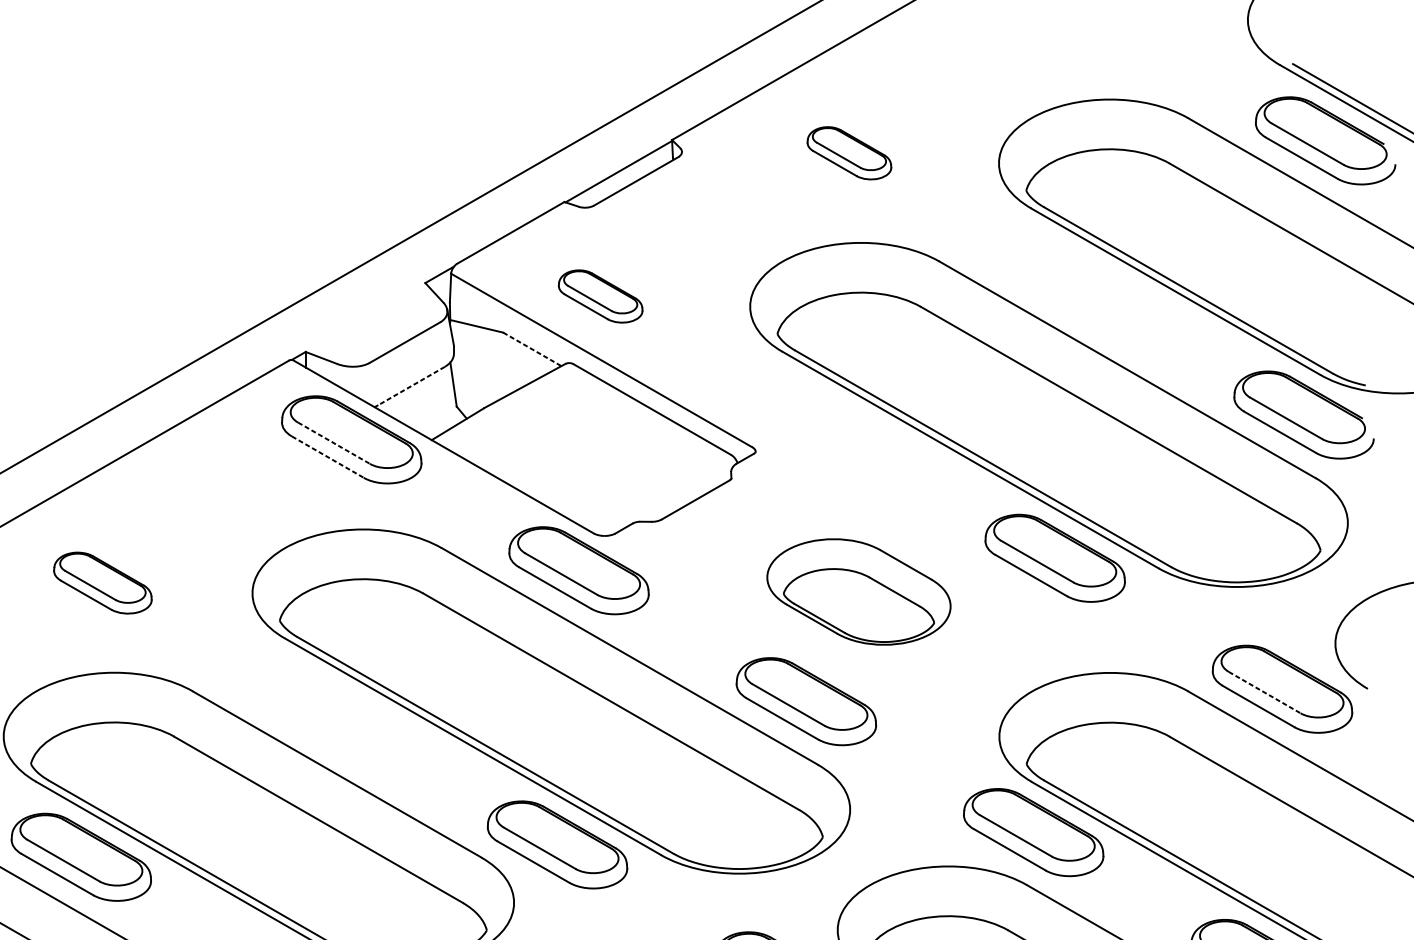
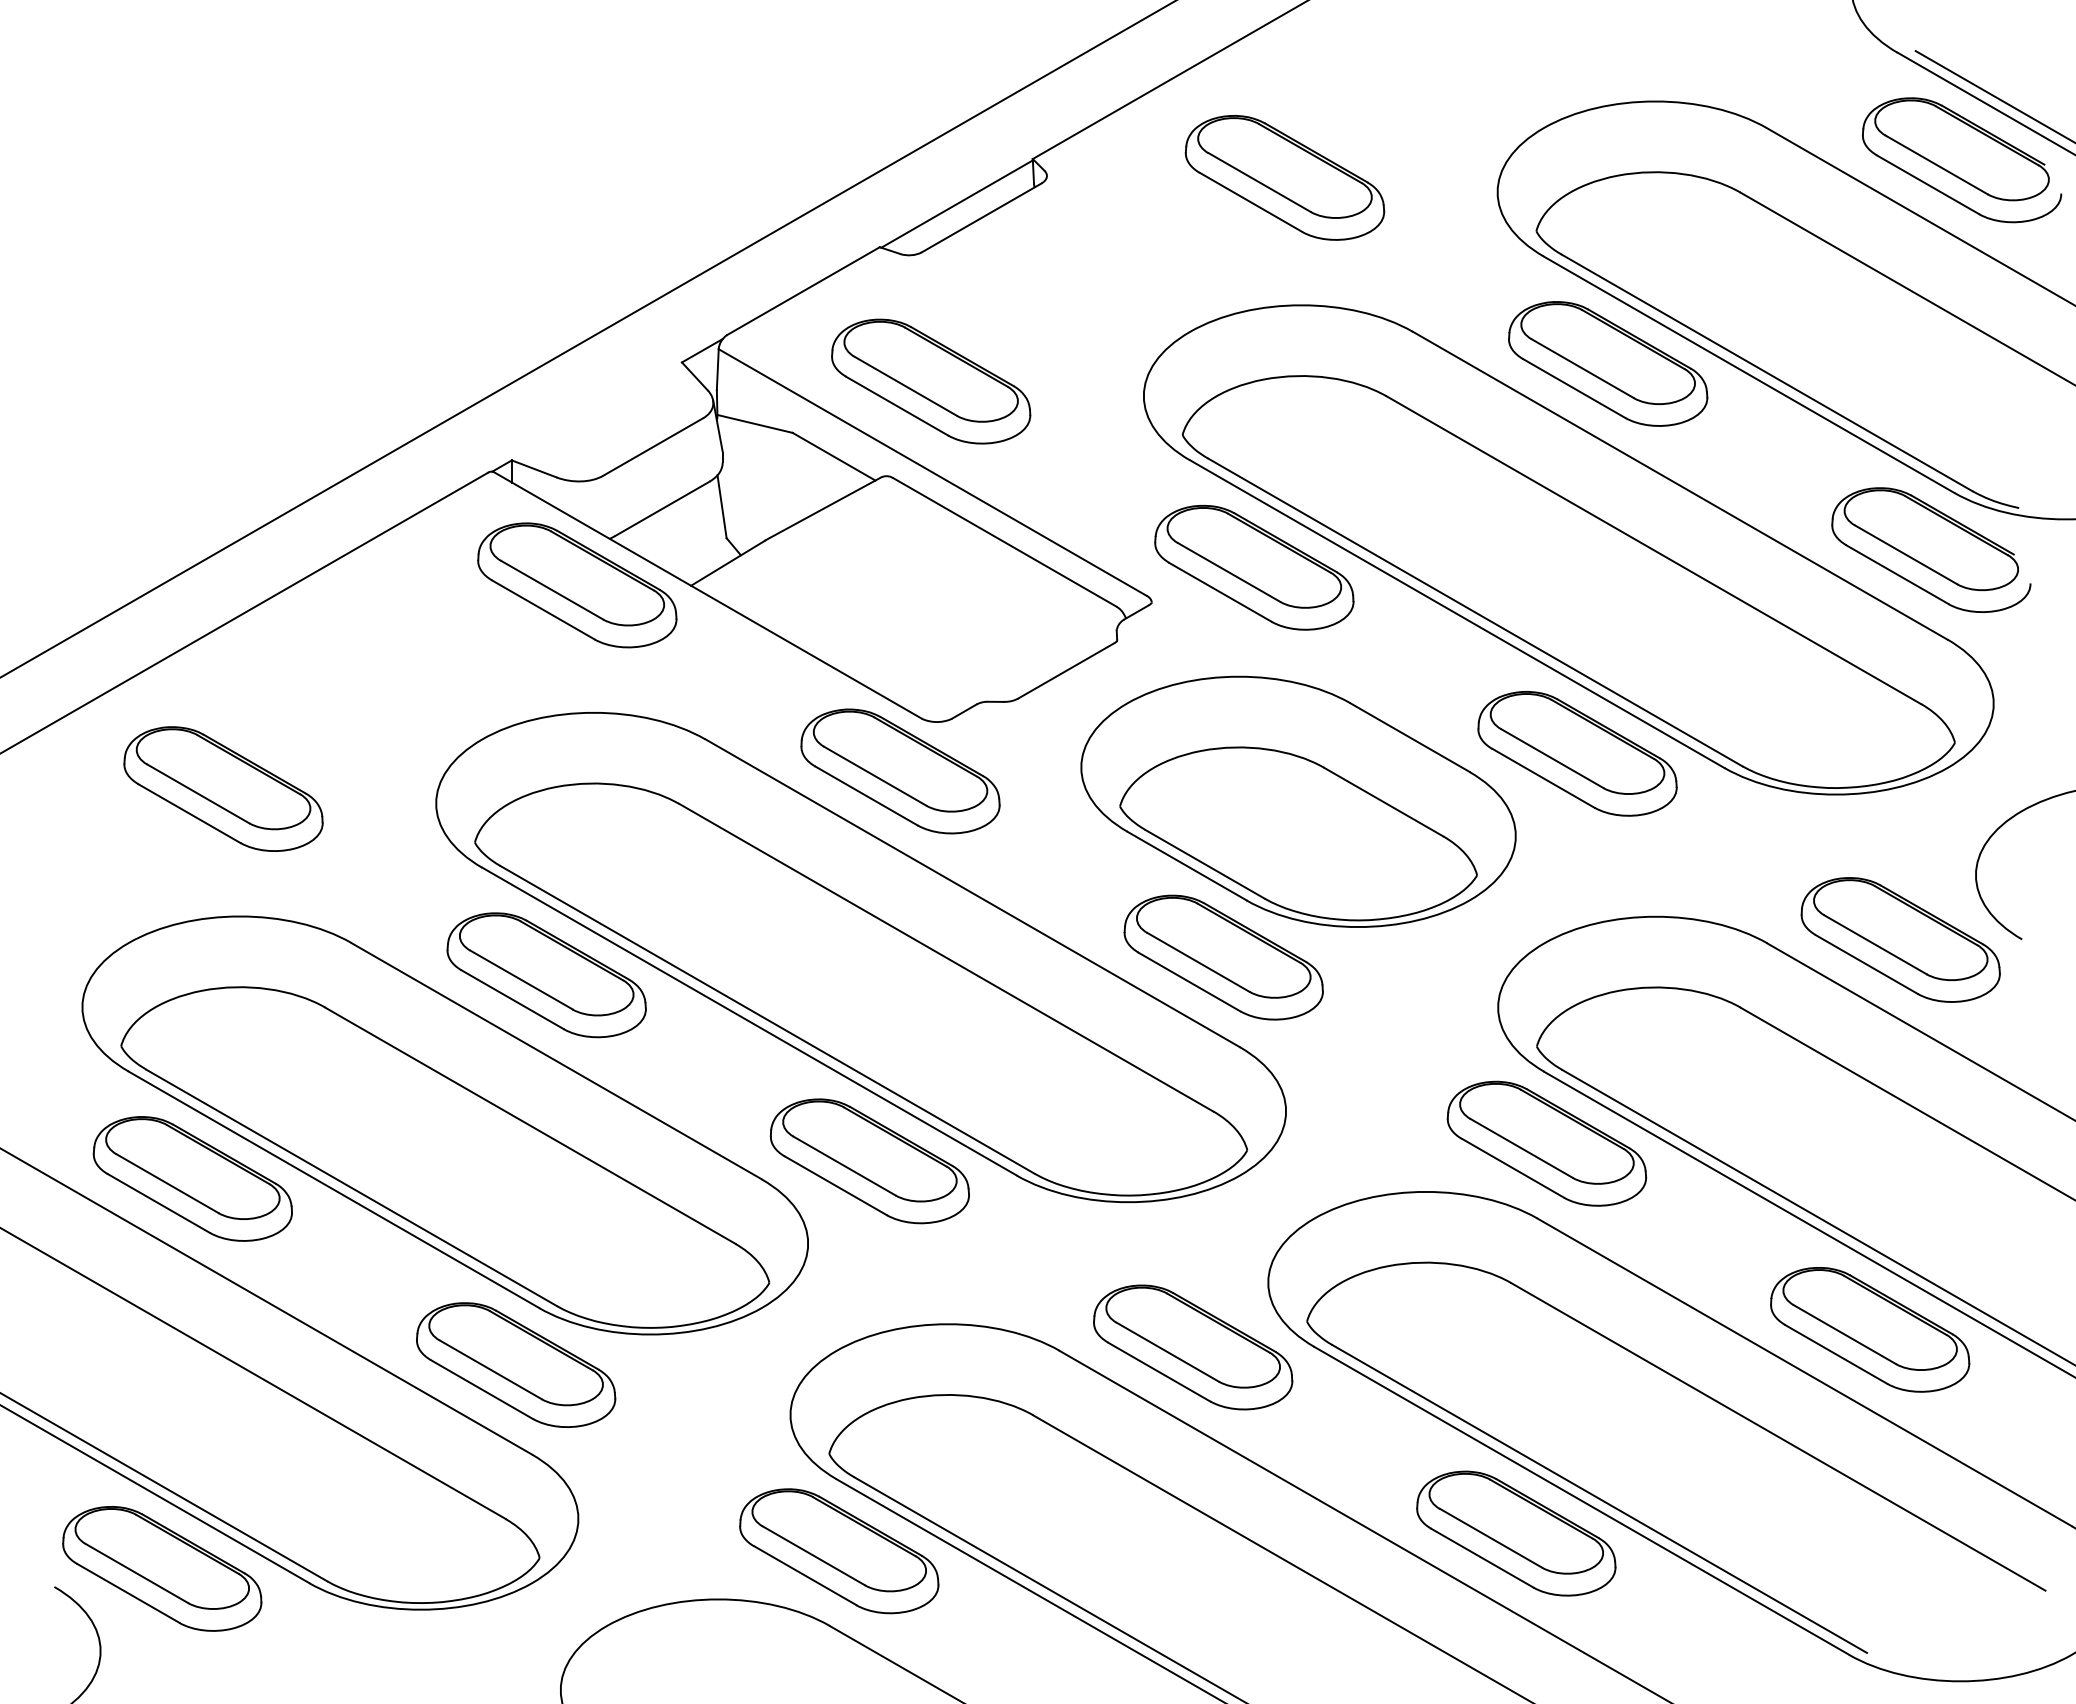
part: (849, 153) -> (1284, 177), size x1.67
part: (1076, 283) -> (1608, 363), added
part: (600, 296) -> (931, 381), size x1.67
line: (532, 349) -> (834, 456), dashed -> solid
line: (411, 385) -> (662, 508), dashed -> solid
part: (828, 427) -> (1254, 567), added
line: (334, 443) -> (552, 590), dashed -> solid
line: (327, 456) -> (543, 609), dashed -> solid
part: (102, 582) -> (223, 788), size x1.43
part: (858, 591) -> (1298, 801), size x1.67
line: (1264, 692) -> (1875, 944), dashed -> solid
part: (330, 714) -> (546, 975), added

